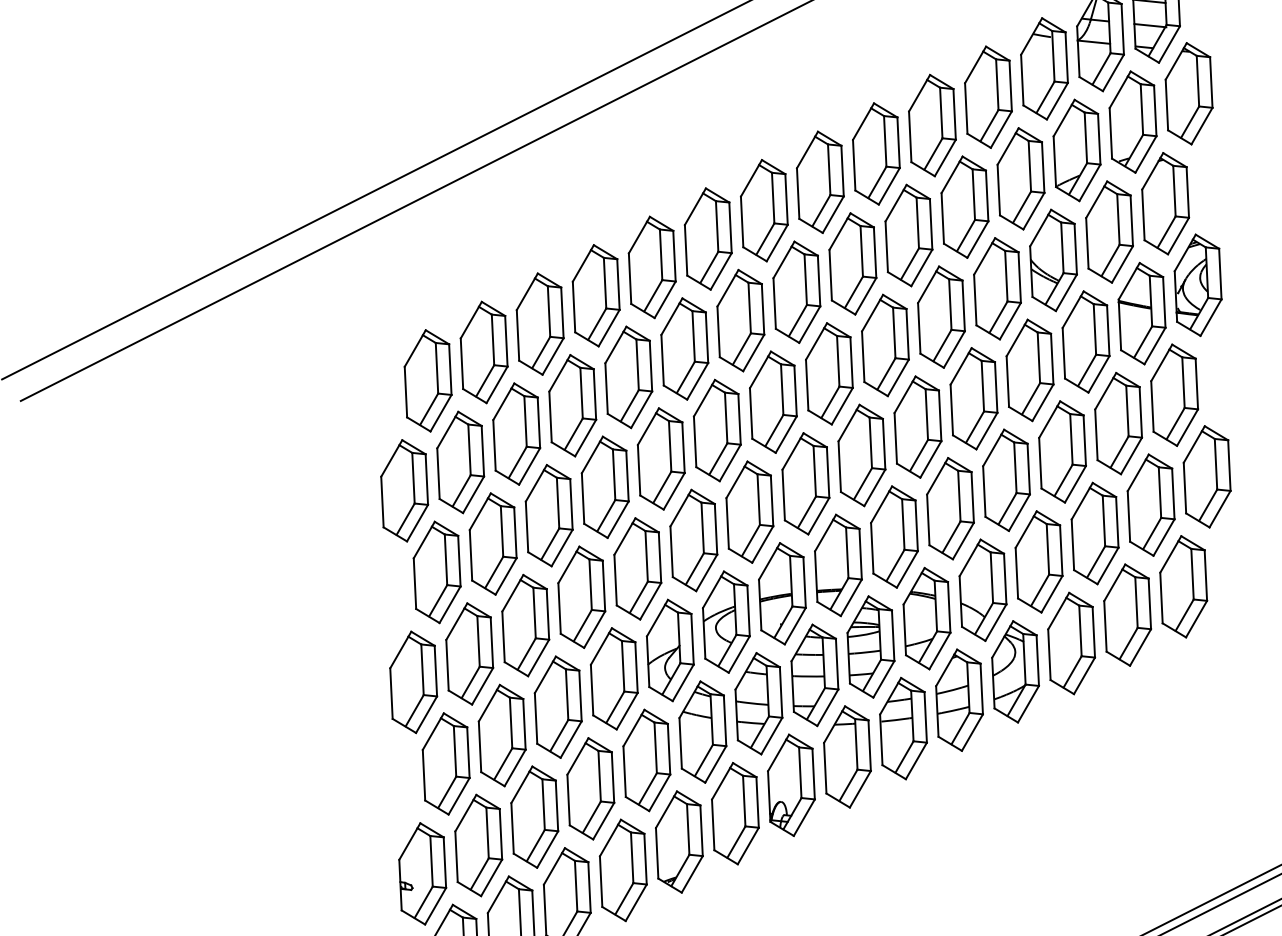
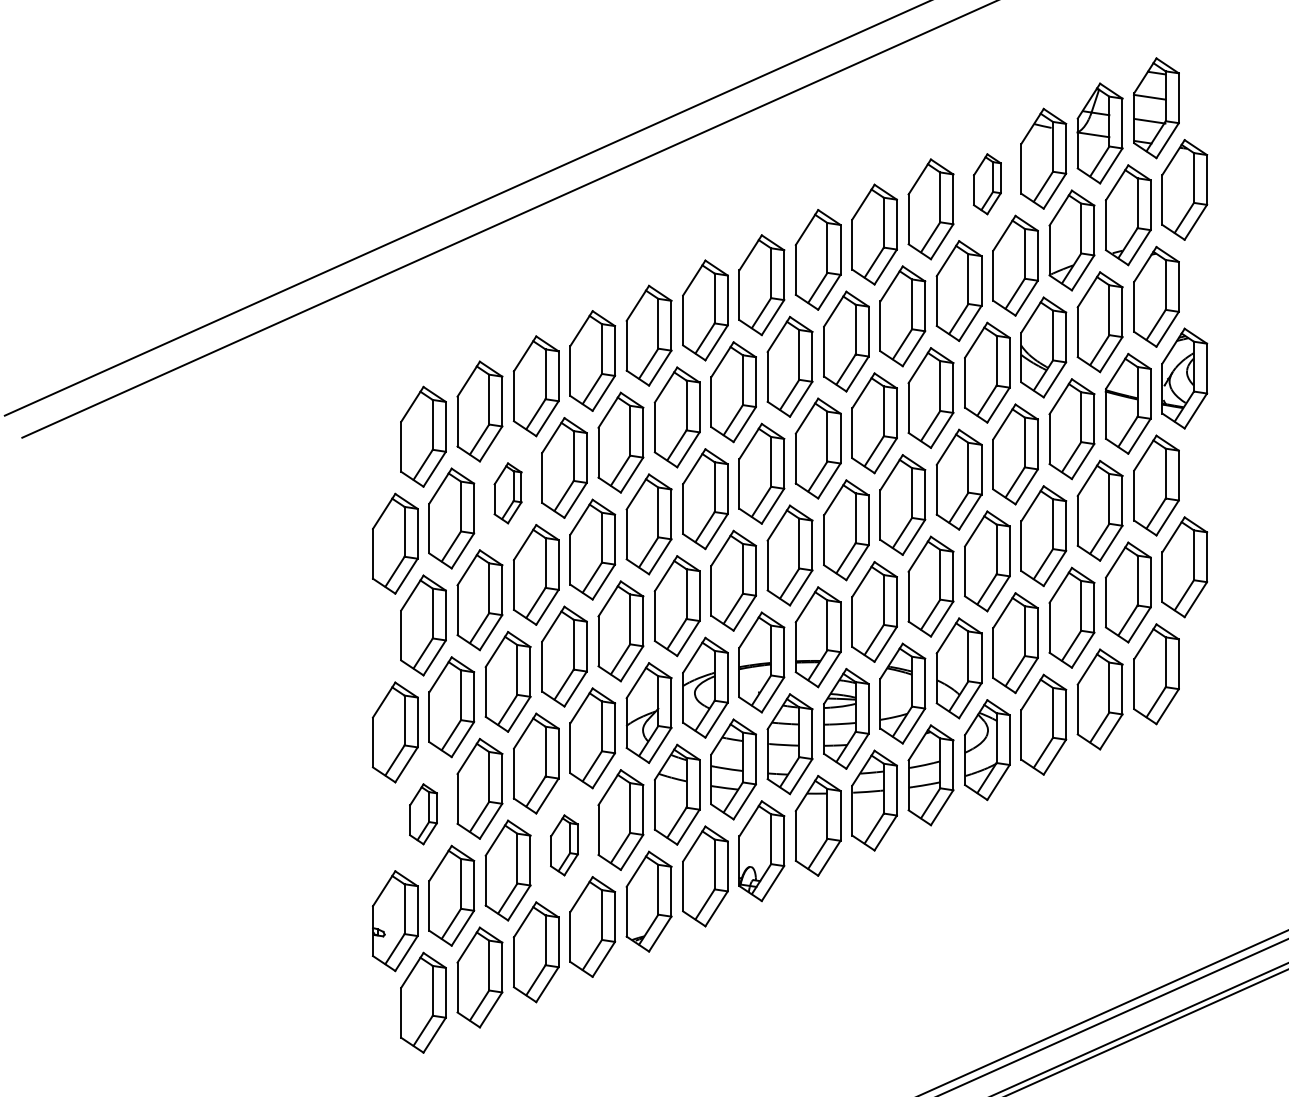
part: (988, 97) -> (987, 184), size x0.6
part: (516, 434) -> (507, 493), size x0.6
part: (446, 764) -> (423, 814), size x0.6
part: (590, 789) -> (564, 845), size x0.6

